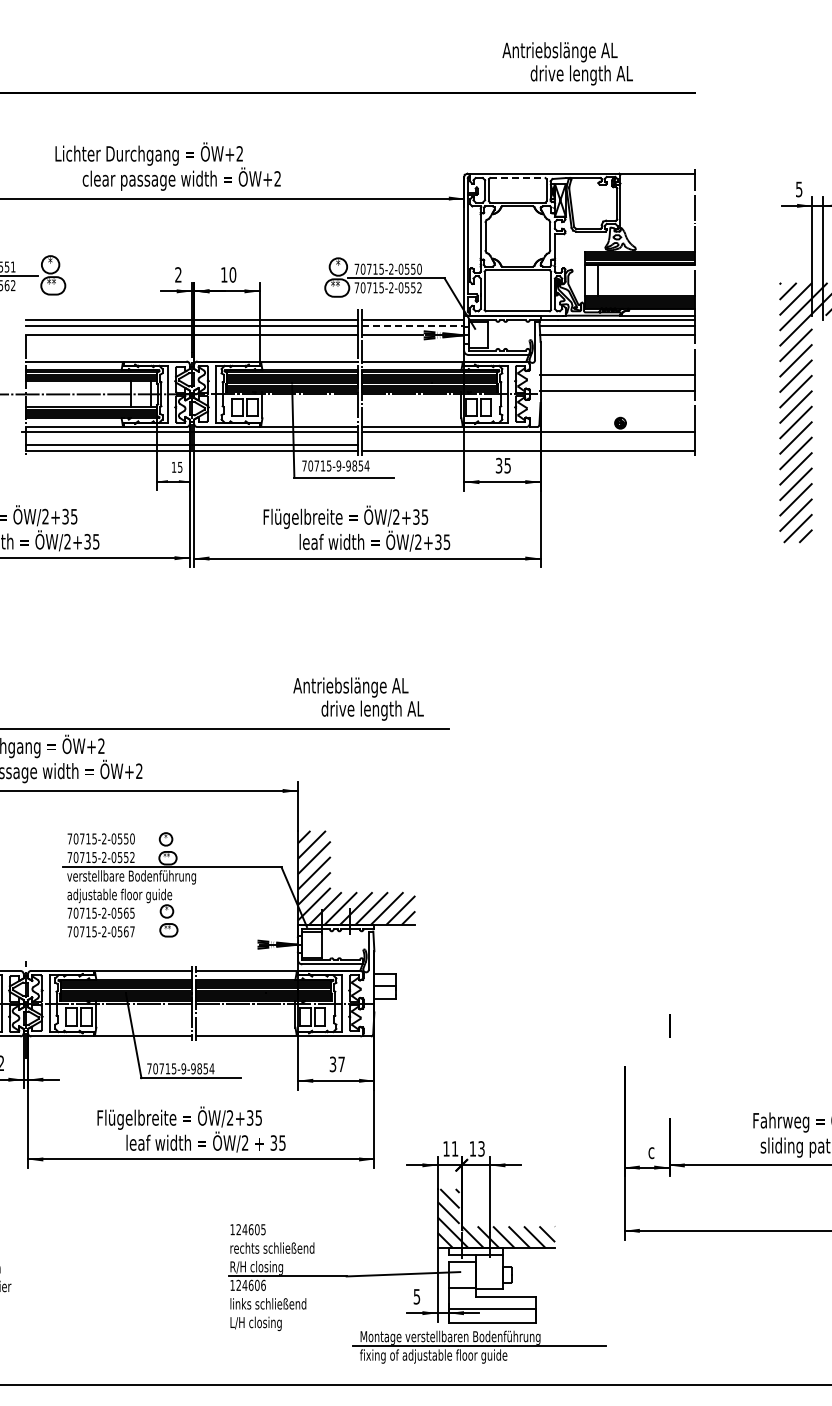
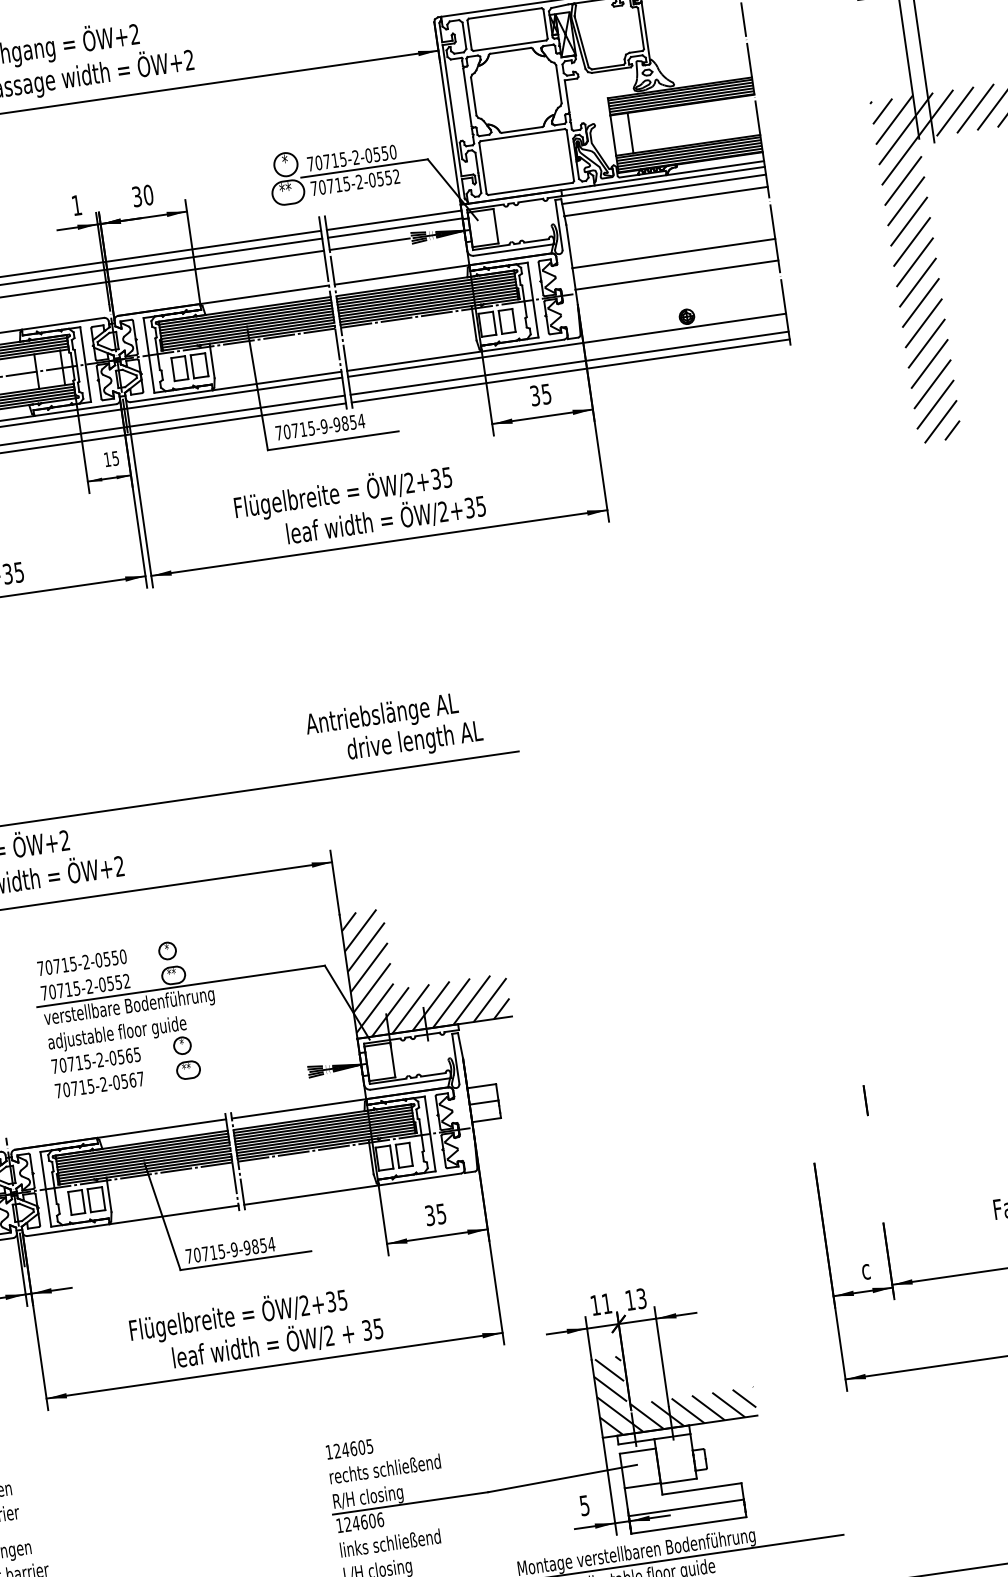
line: (517, 178) -> (504, 14), dashed -> solid
text: (178, 274) -> (76, 204), 2 -> 1
text: (224, 274) -> (137, 196), 10 -> 30
line: (413, 325) -> (395, 227), dashed -> solid
line: (527, 445) -> (568, 363), added
text: (341, 1064) -> (441, 1214), 37 -> 35

